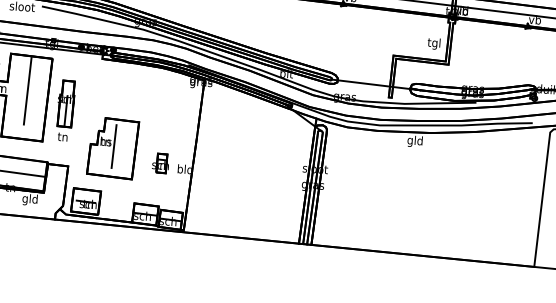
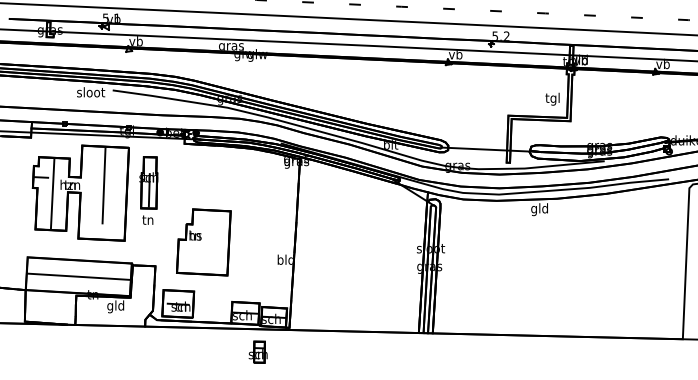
part: (65, 110) -> (148, 190), moved
line: (113, 146) -> (204, 240), removed
part: (160, 162) -> (257, 351), moved

